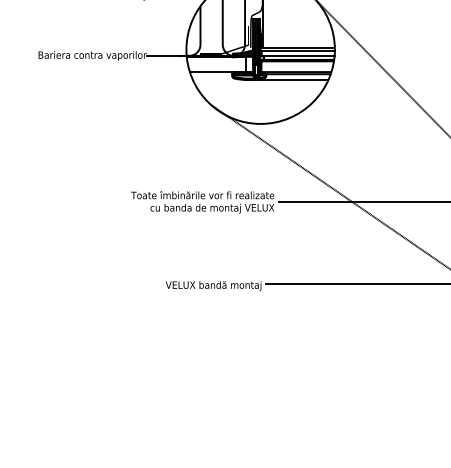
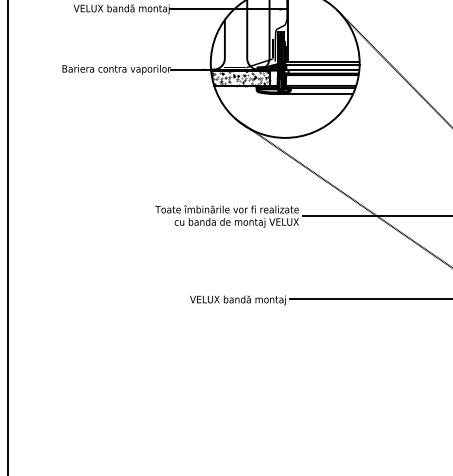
hatch: (217, 64) -> (241, 78), added

